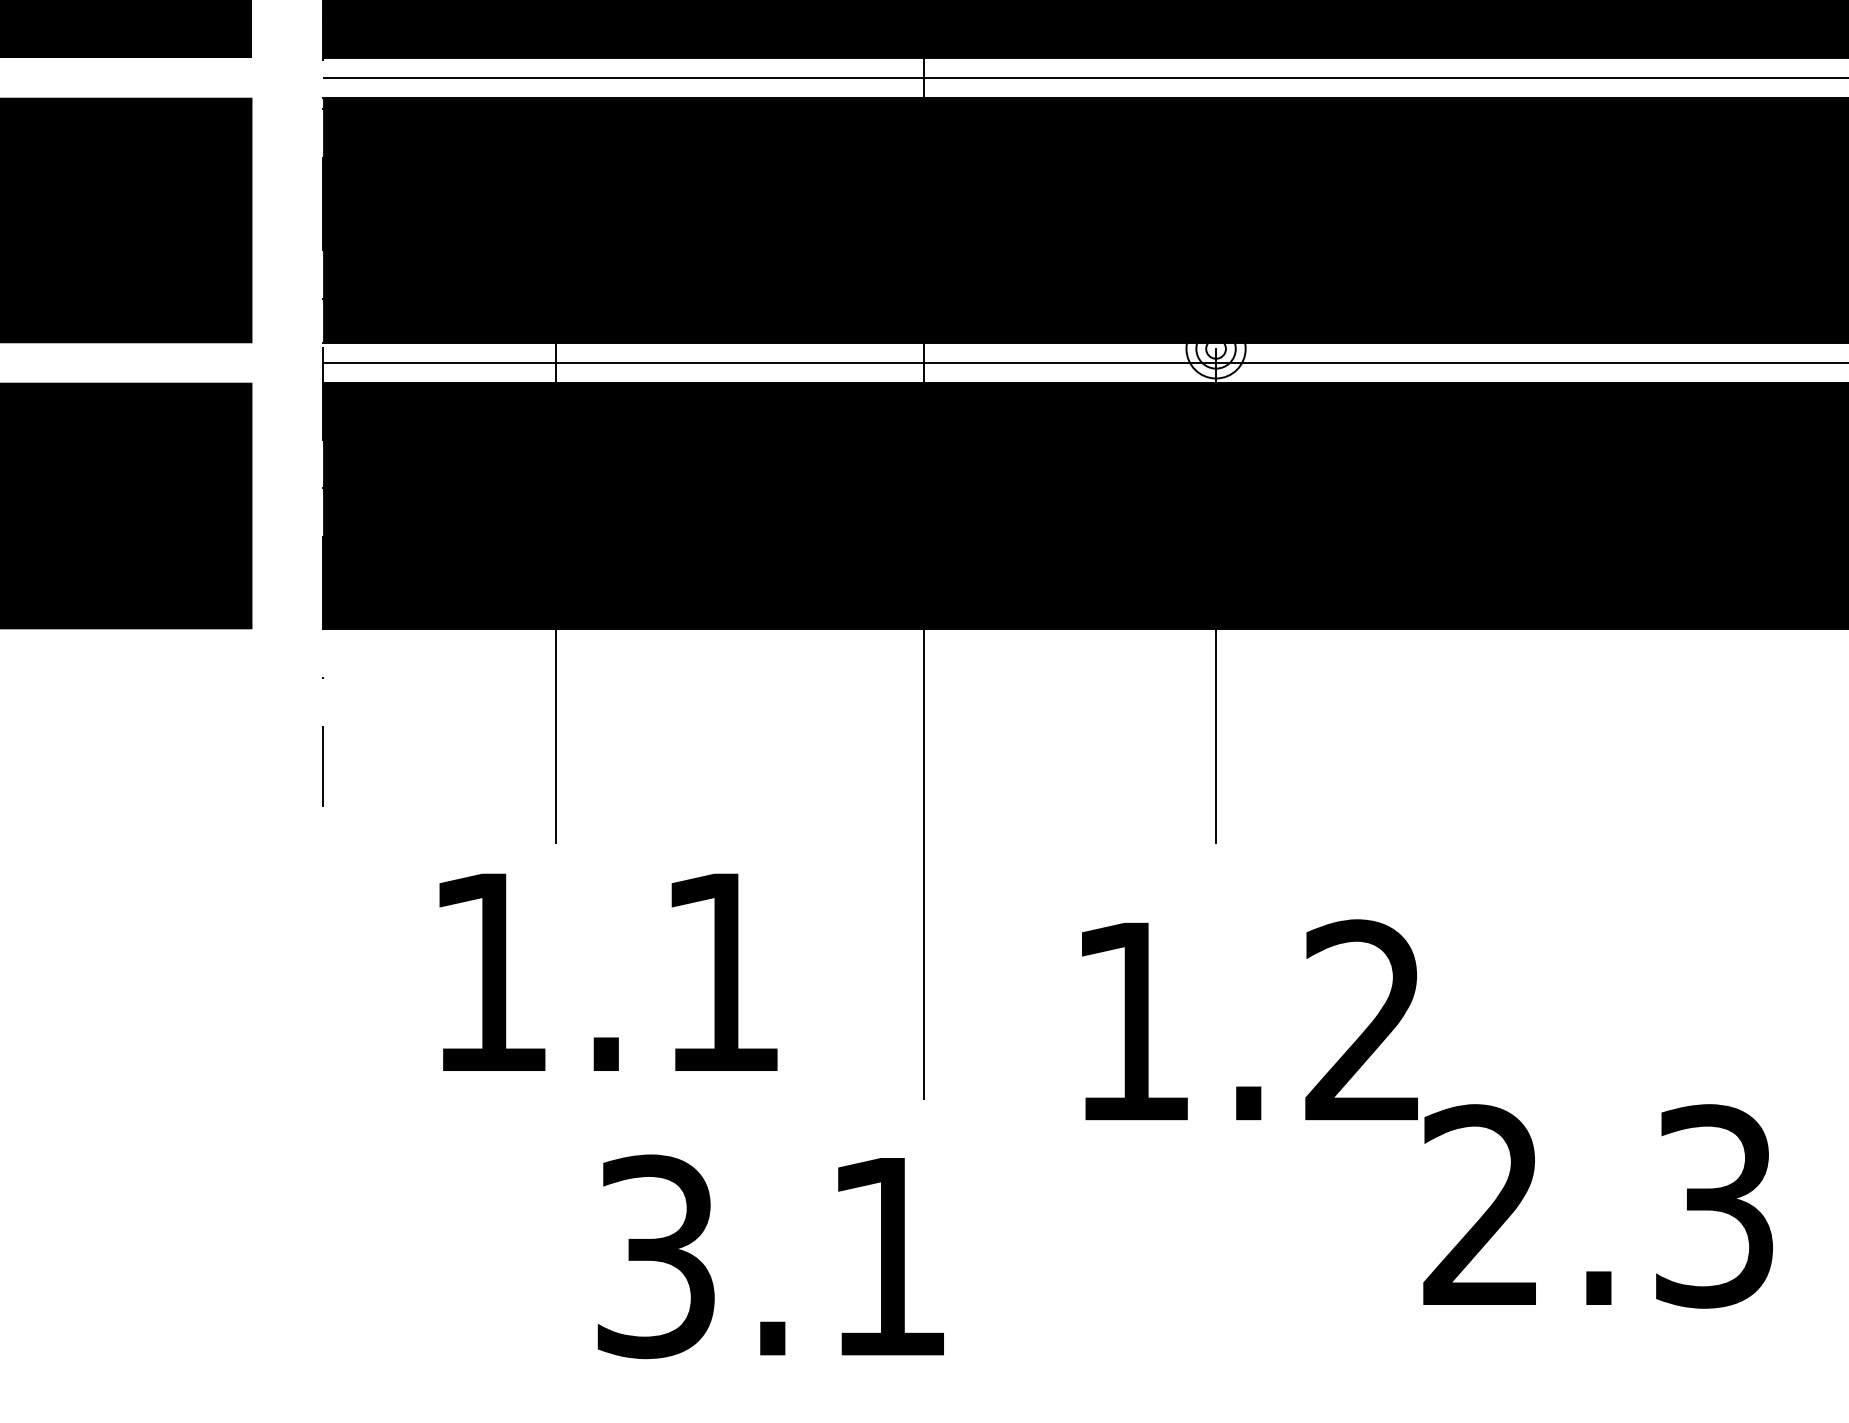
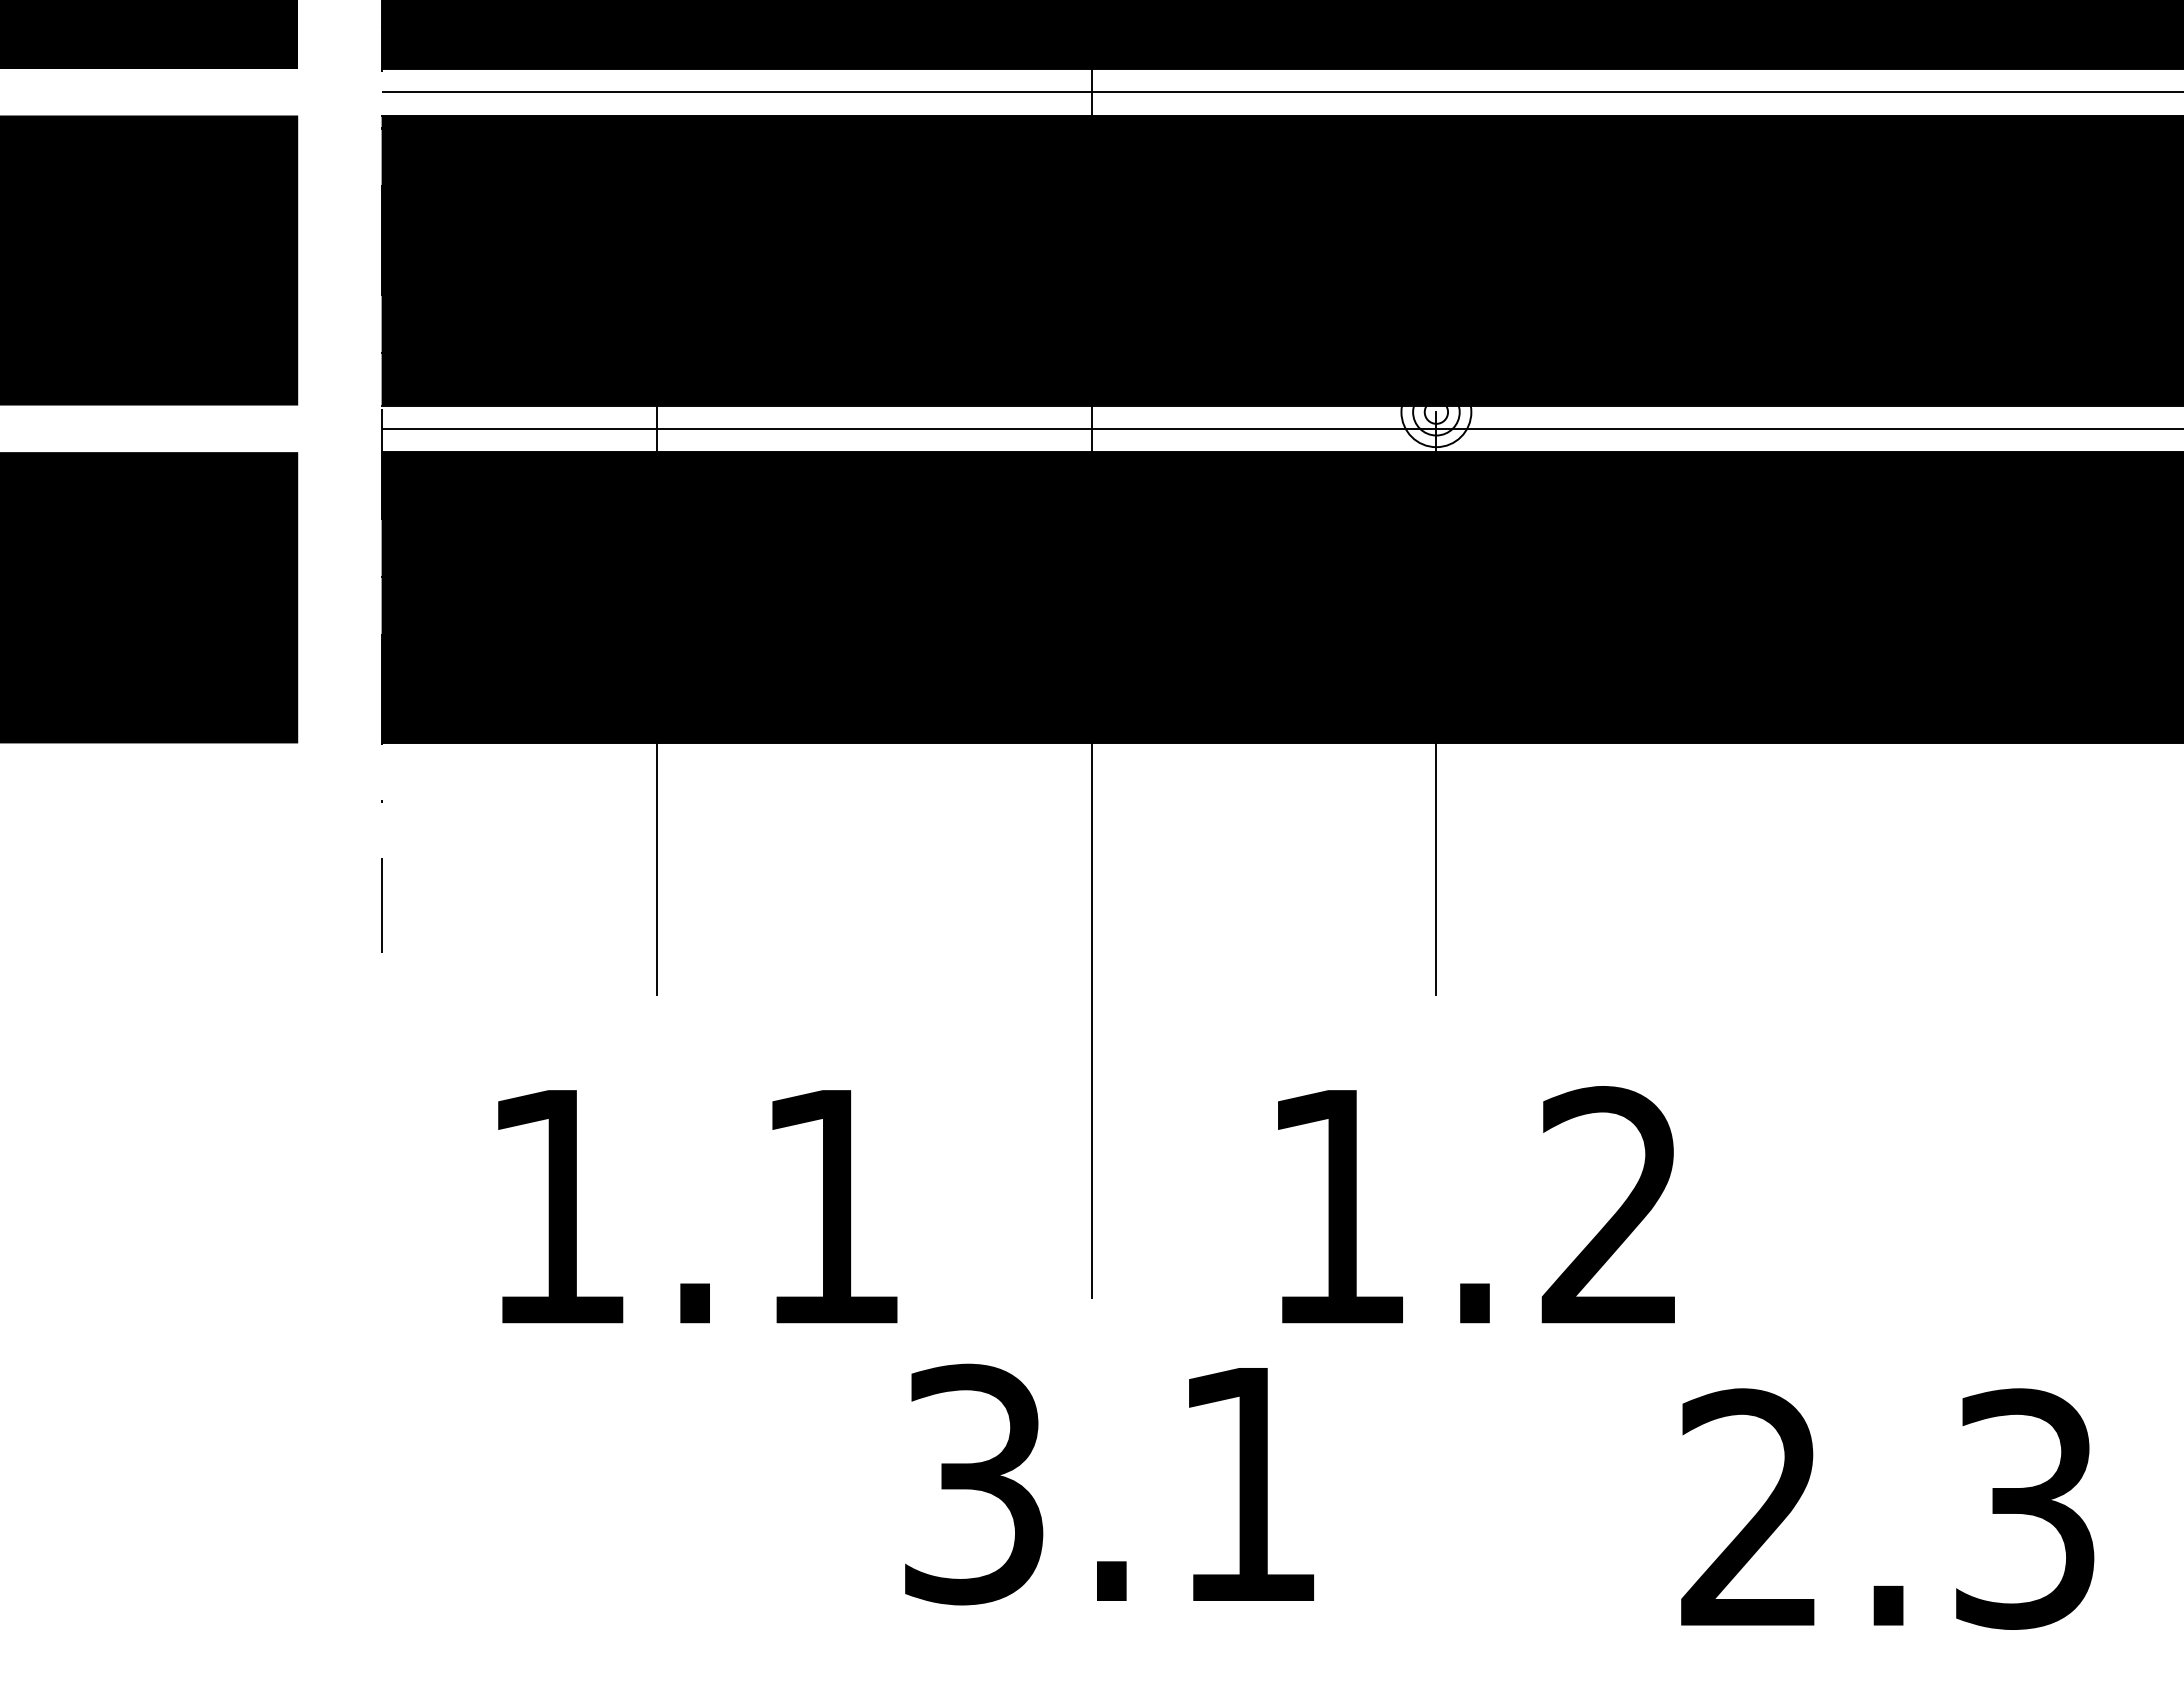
text: (608, 972) -> (697, 1206), moved
text: (1597, 1205) -> (1887, 1508), moved
text: (770, 1256) -> (1109, 1484), moved

